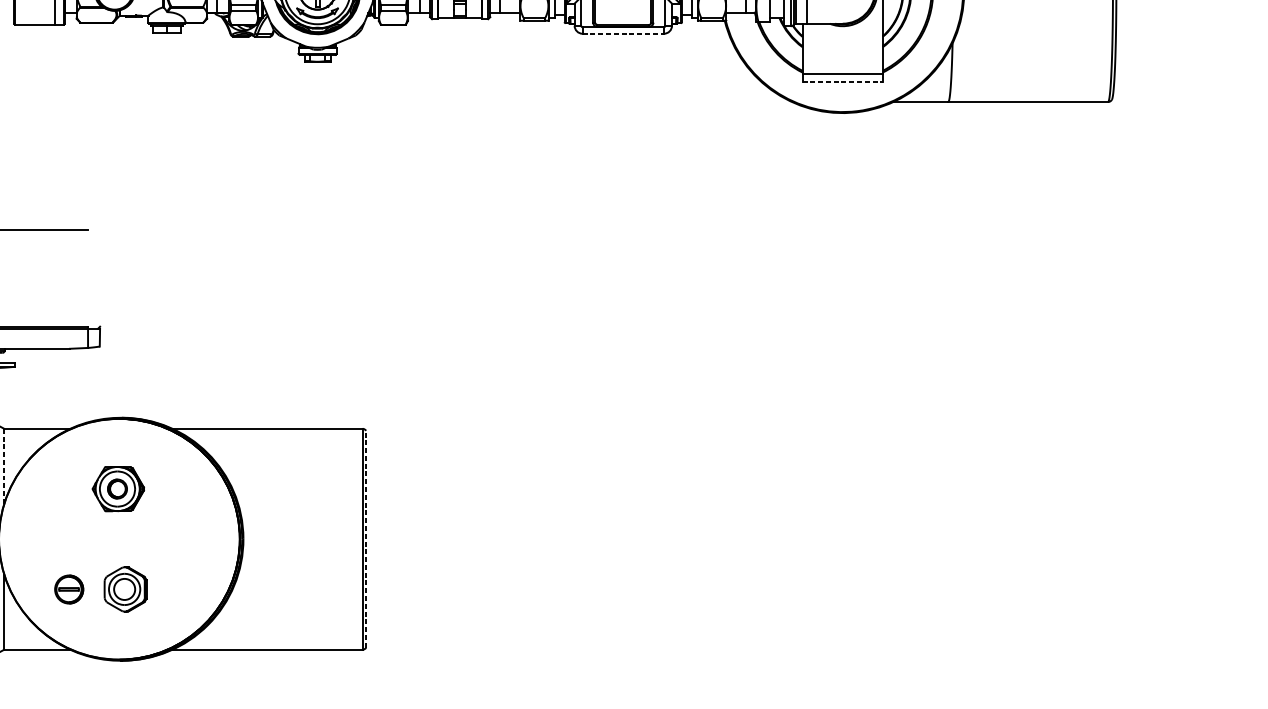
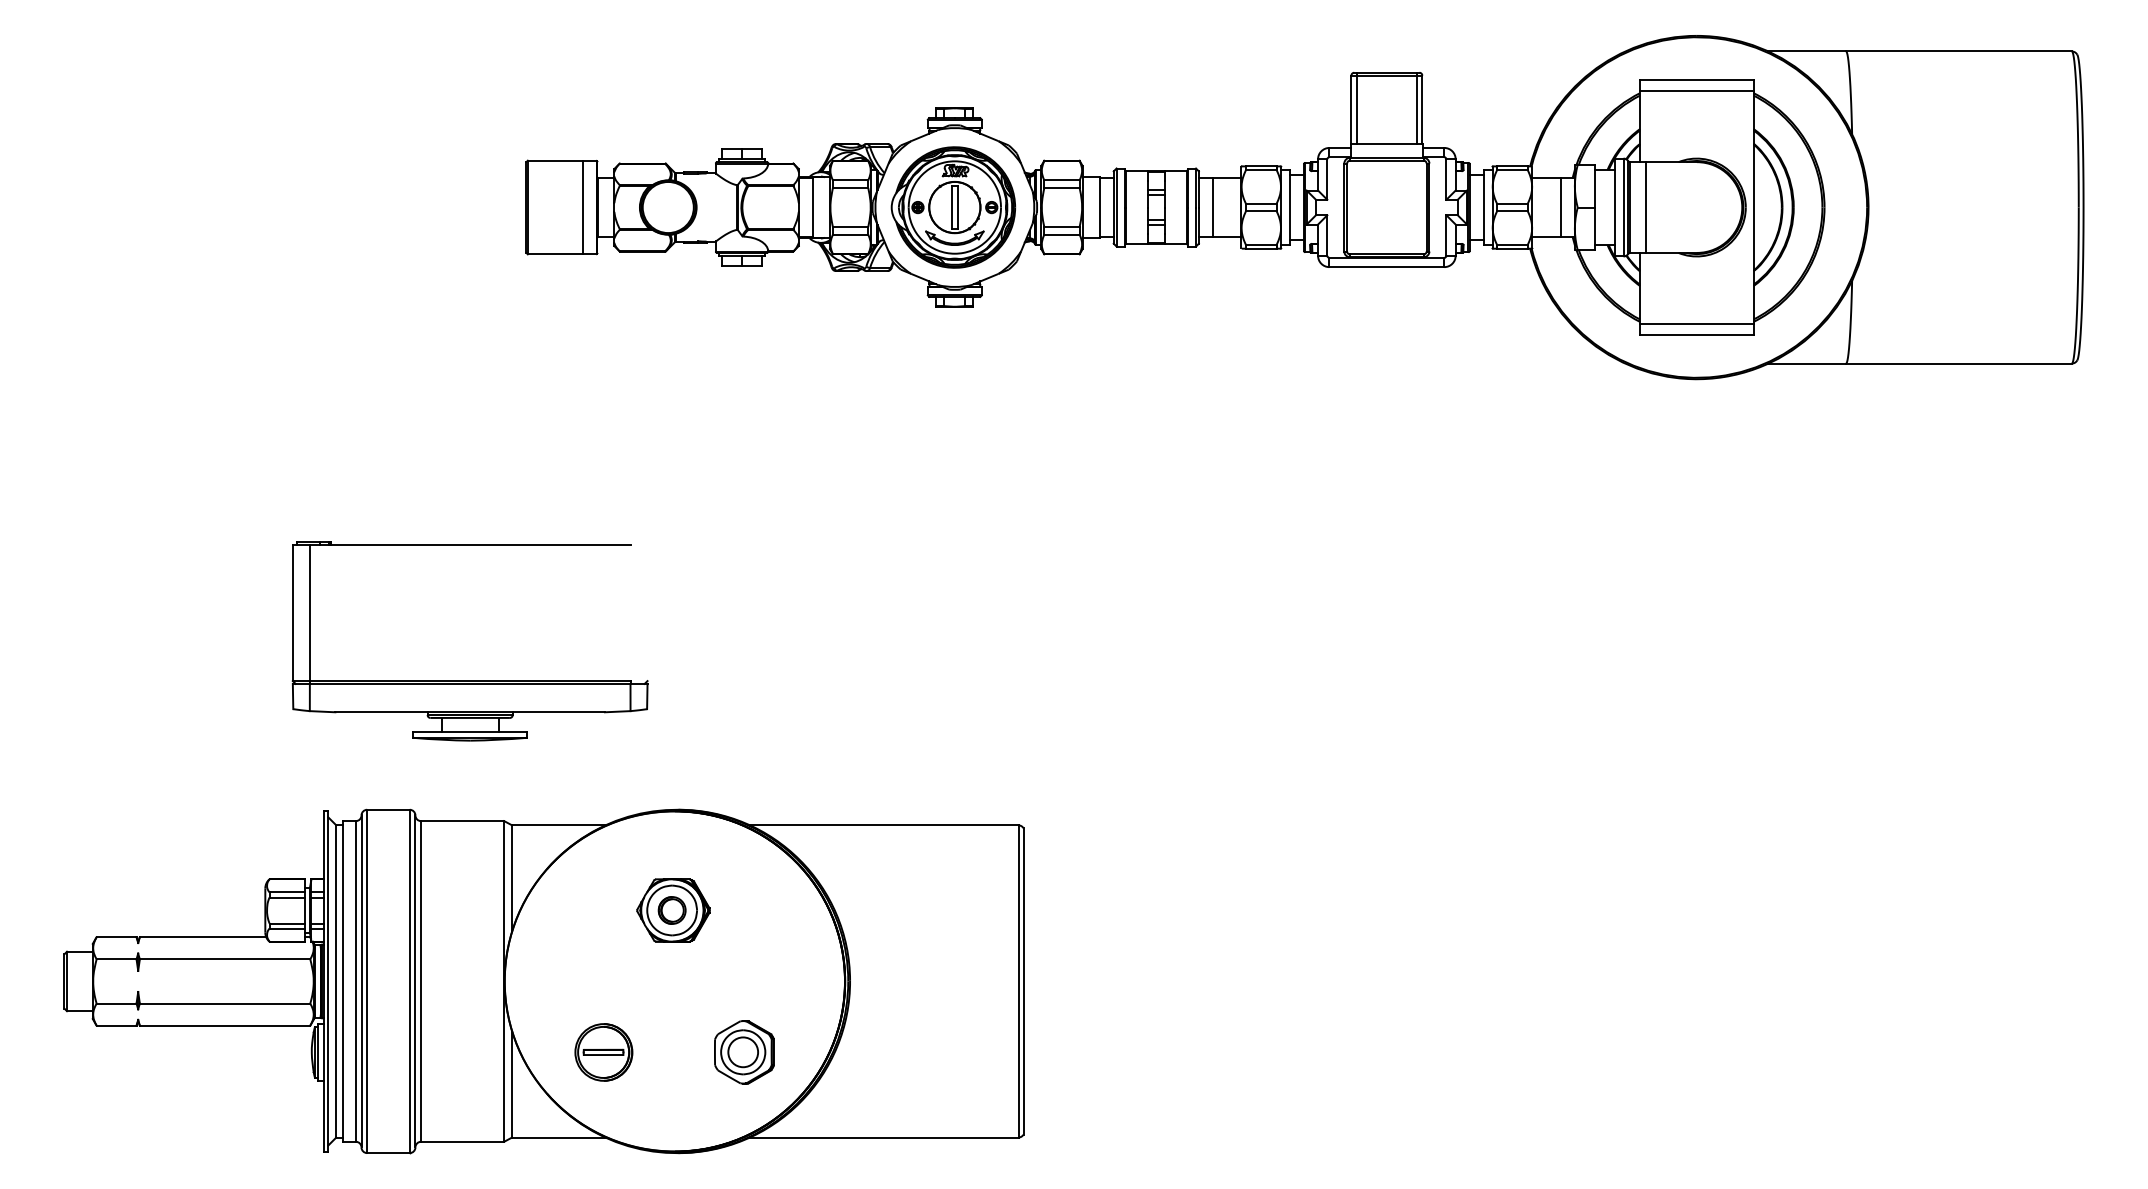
line: (623, 34) -> (1387, 267), dashed -> solid
line: (842, 82) -> (1696, 335), dashed -> solid
line: (4, 467) -> (512, 879), dashed -> solid
line: (366, 538) -> (1023, 980), dashed -> solid
part: (68, 589) -> (603, 1052), size x1.43
part: (125, 589) -> (744, 1052), moved

